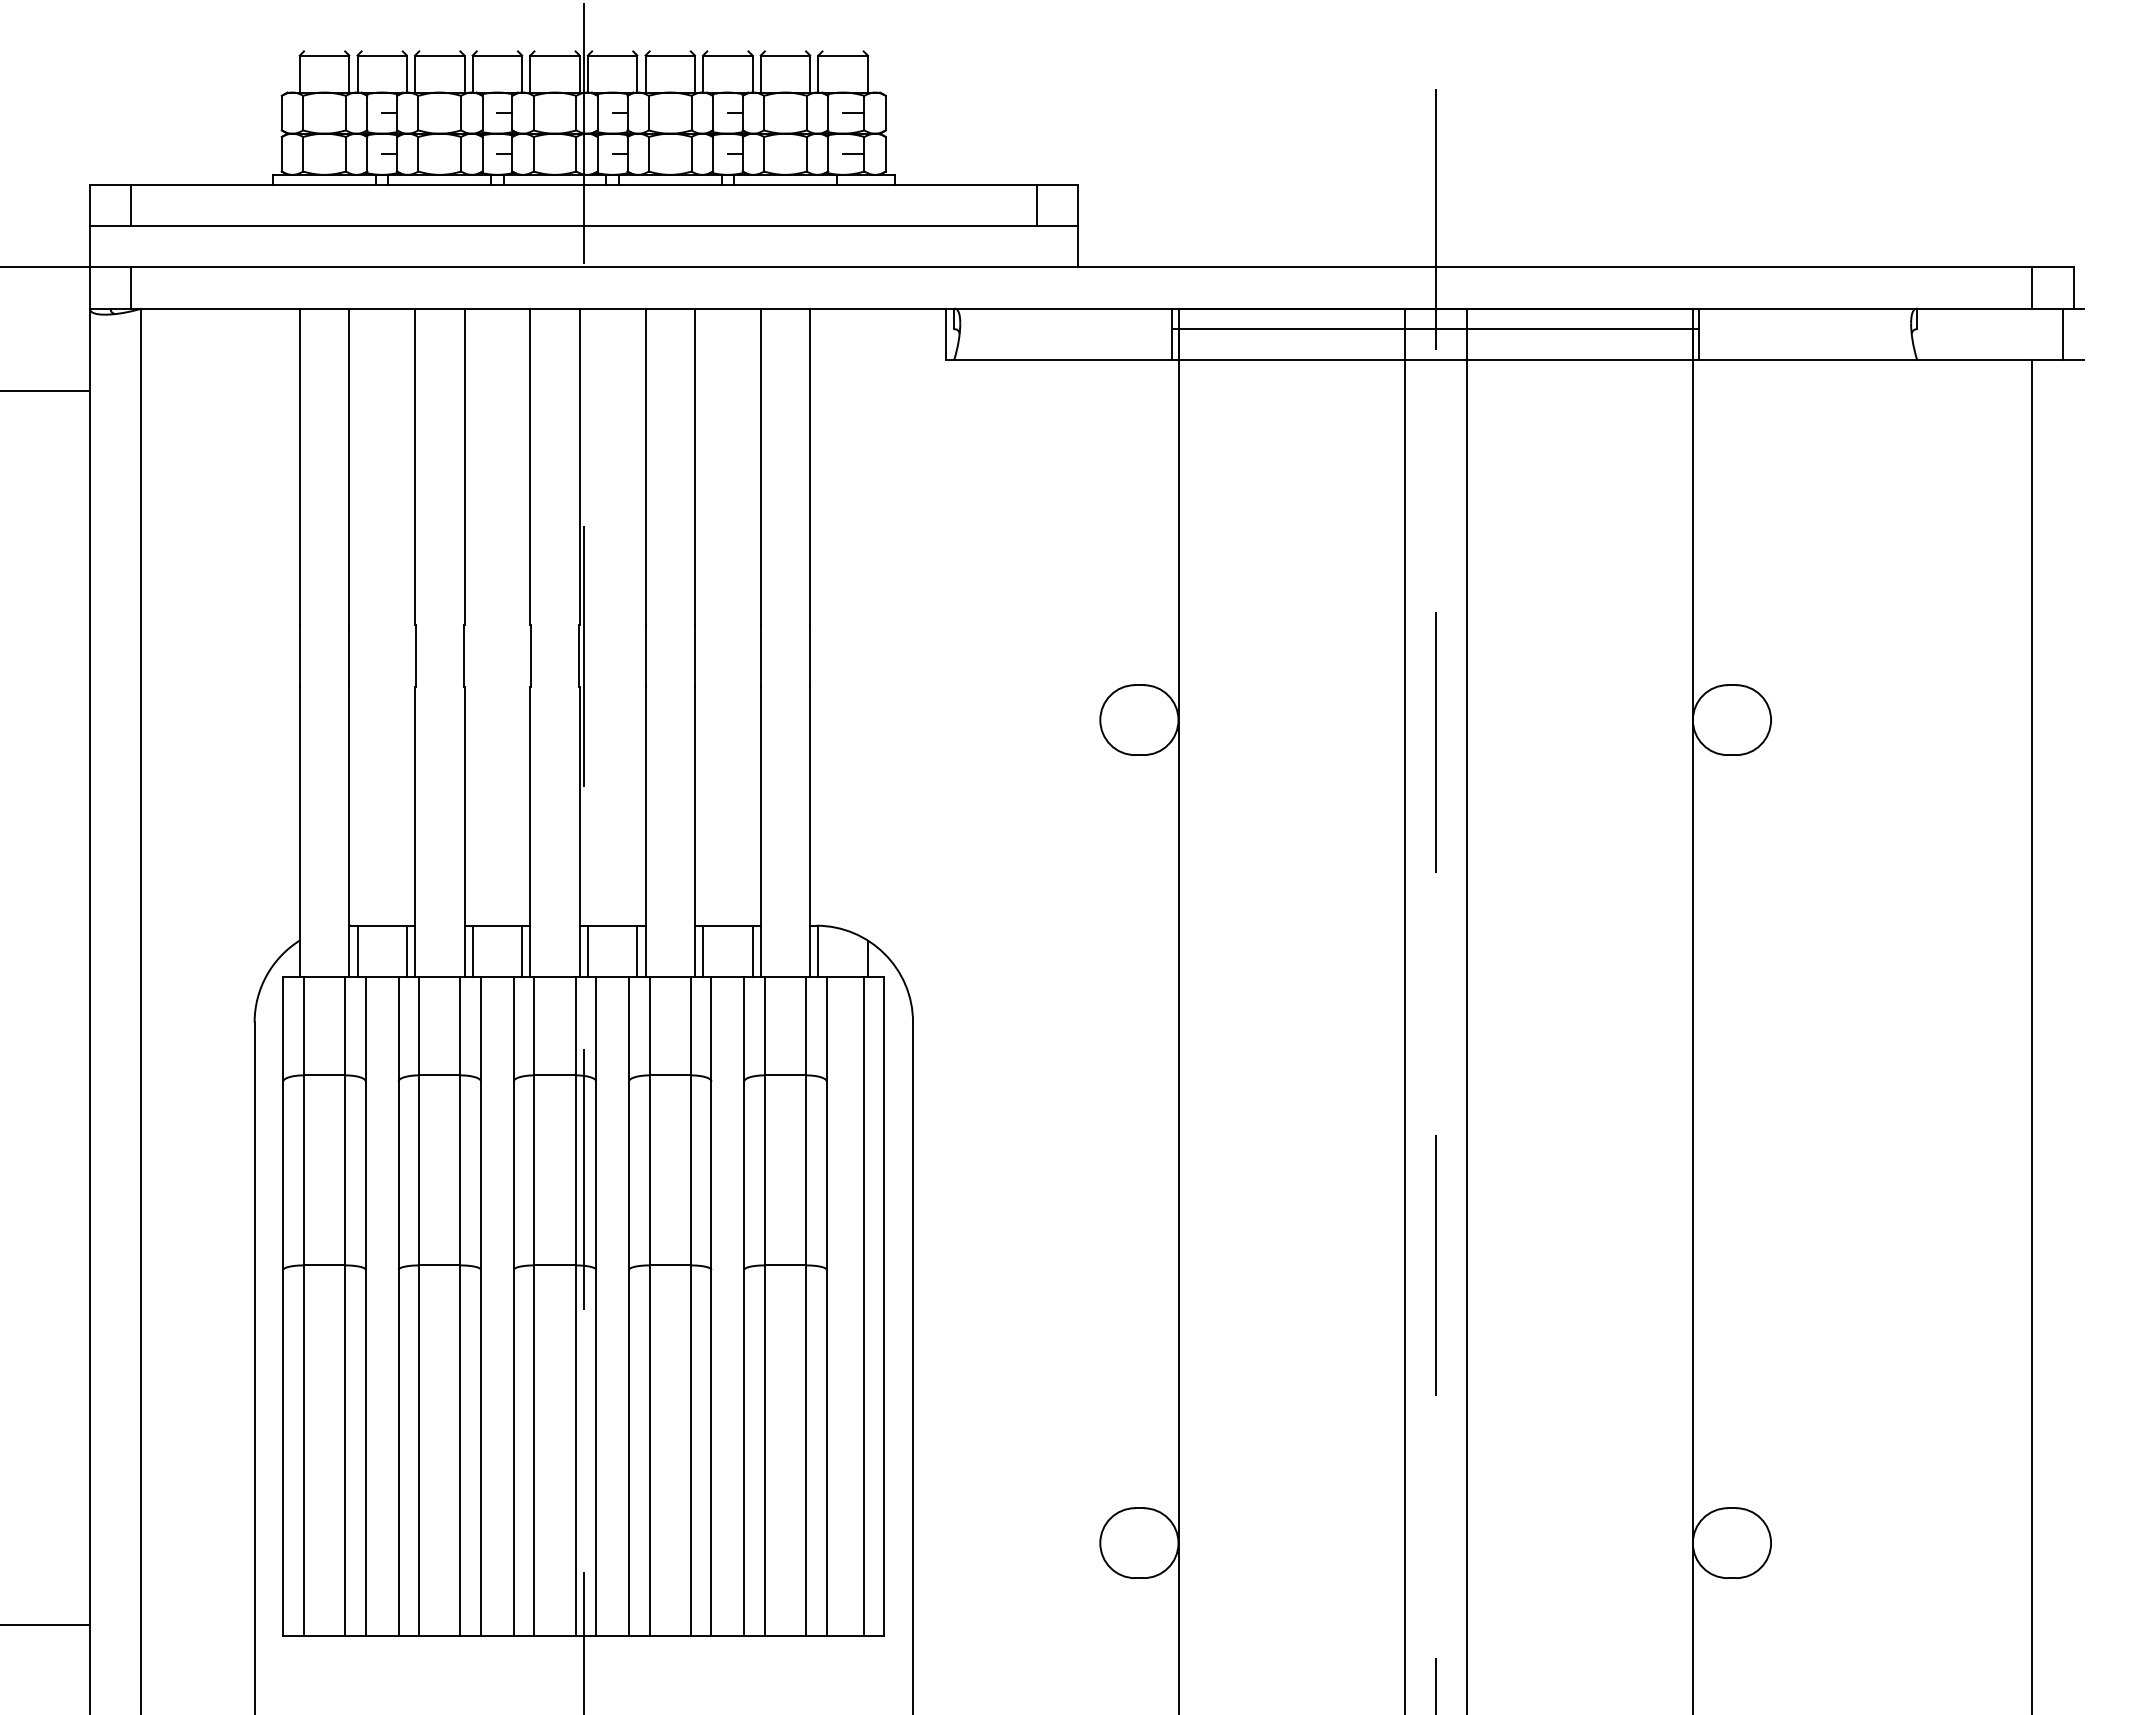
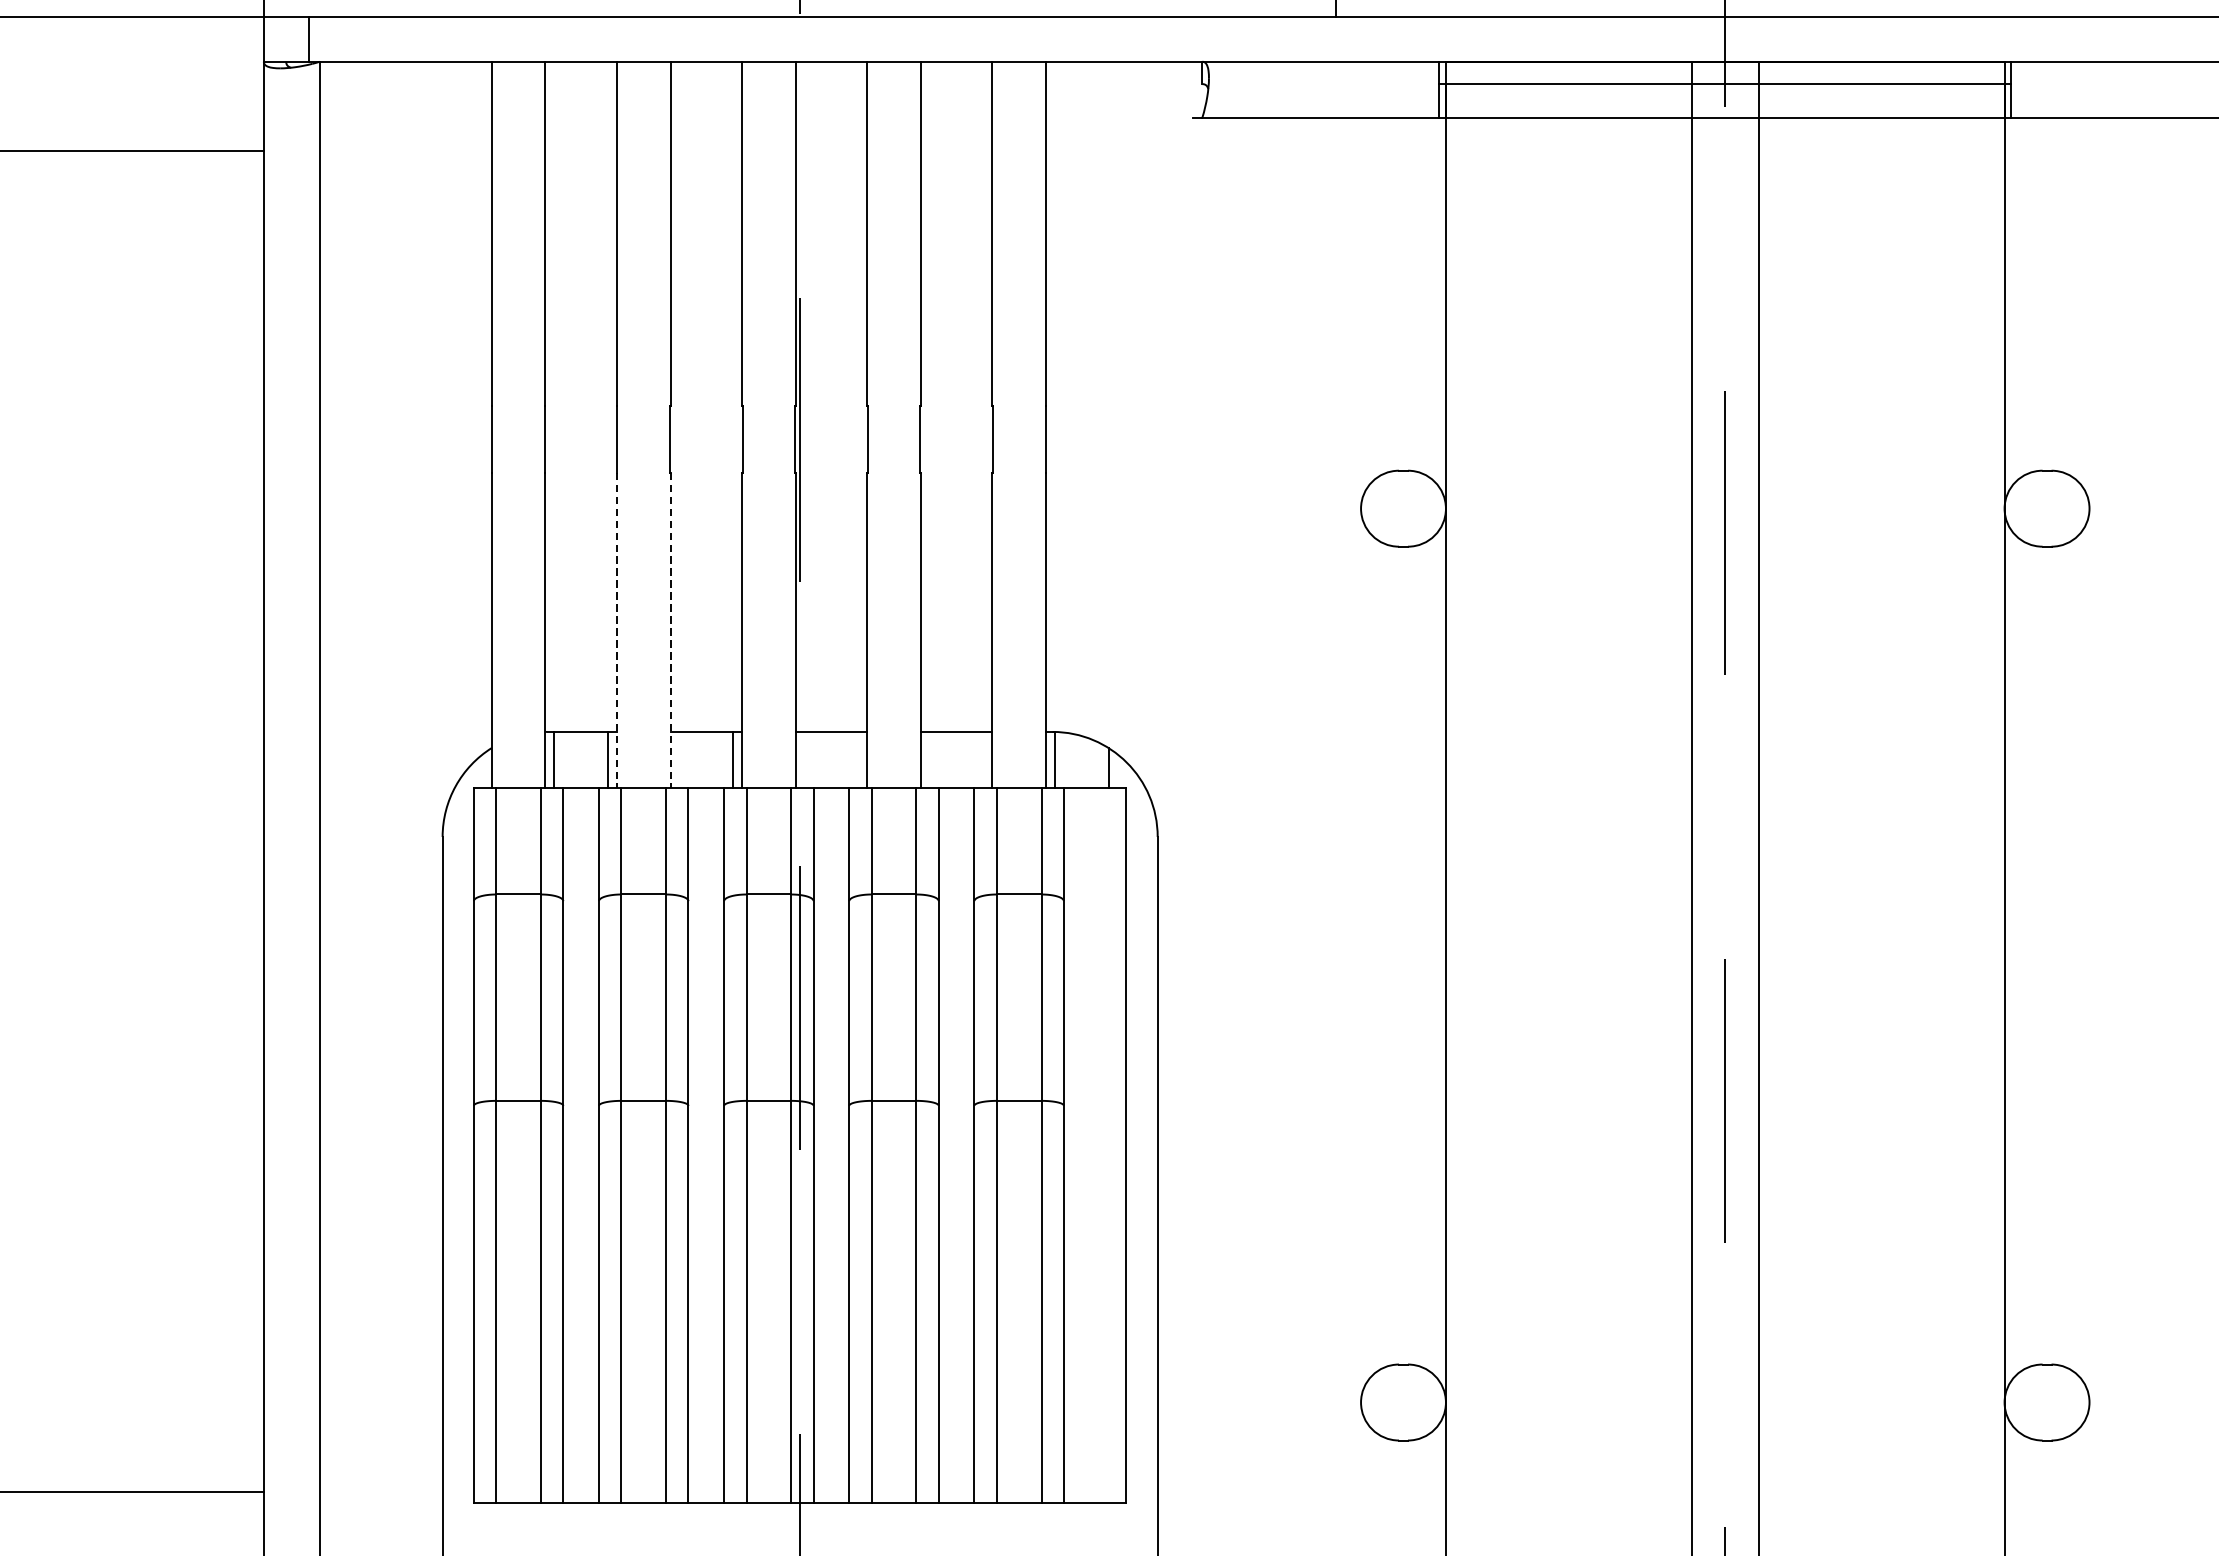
line: (945, 334) -> (1192, 89), removed
line: (415, 832) -> (617, 630), solid -> dashed
line: (464, 832) -> (670, 630), solid -> dashed
line: (472, 951) -> (679, 759), removed
line: (587, 951) -> (804, 759), removed
line: (637, 951) -> (858, 759), removed
line: (703, 951) -> (930, 759), removed
line: (752, 951) -> (983, 759), removed
line: (863, 1306) -> (1103, 1145), removed

